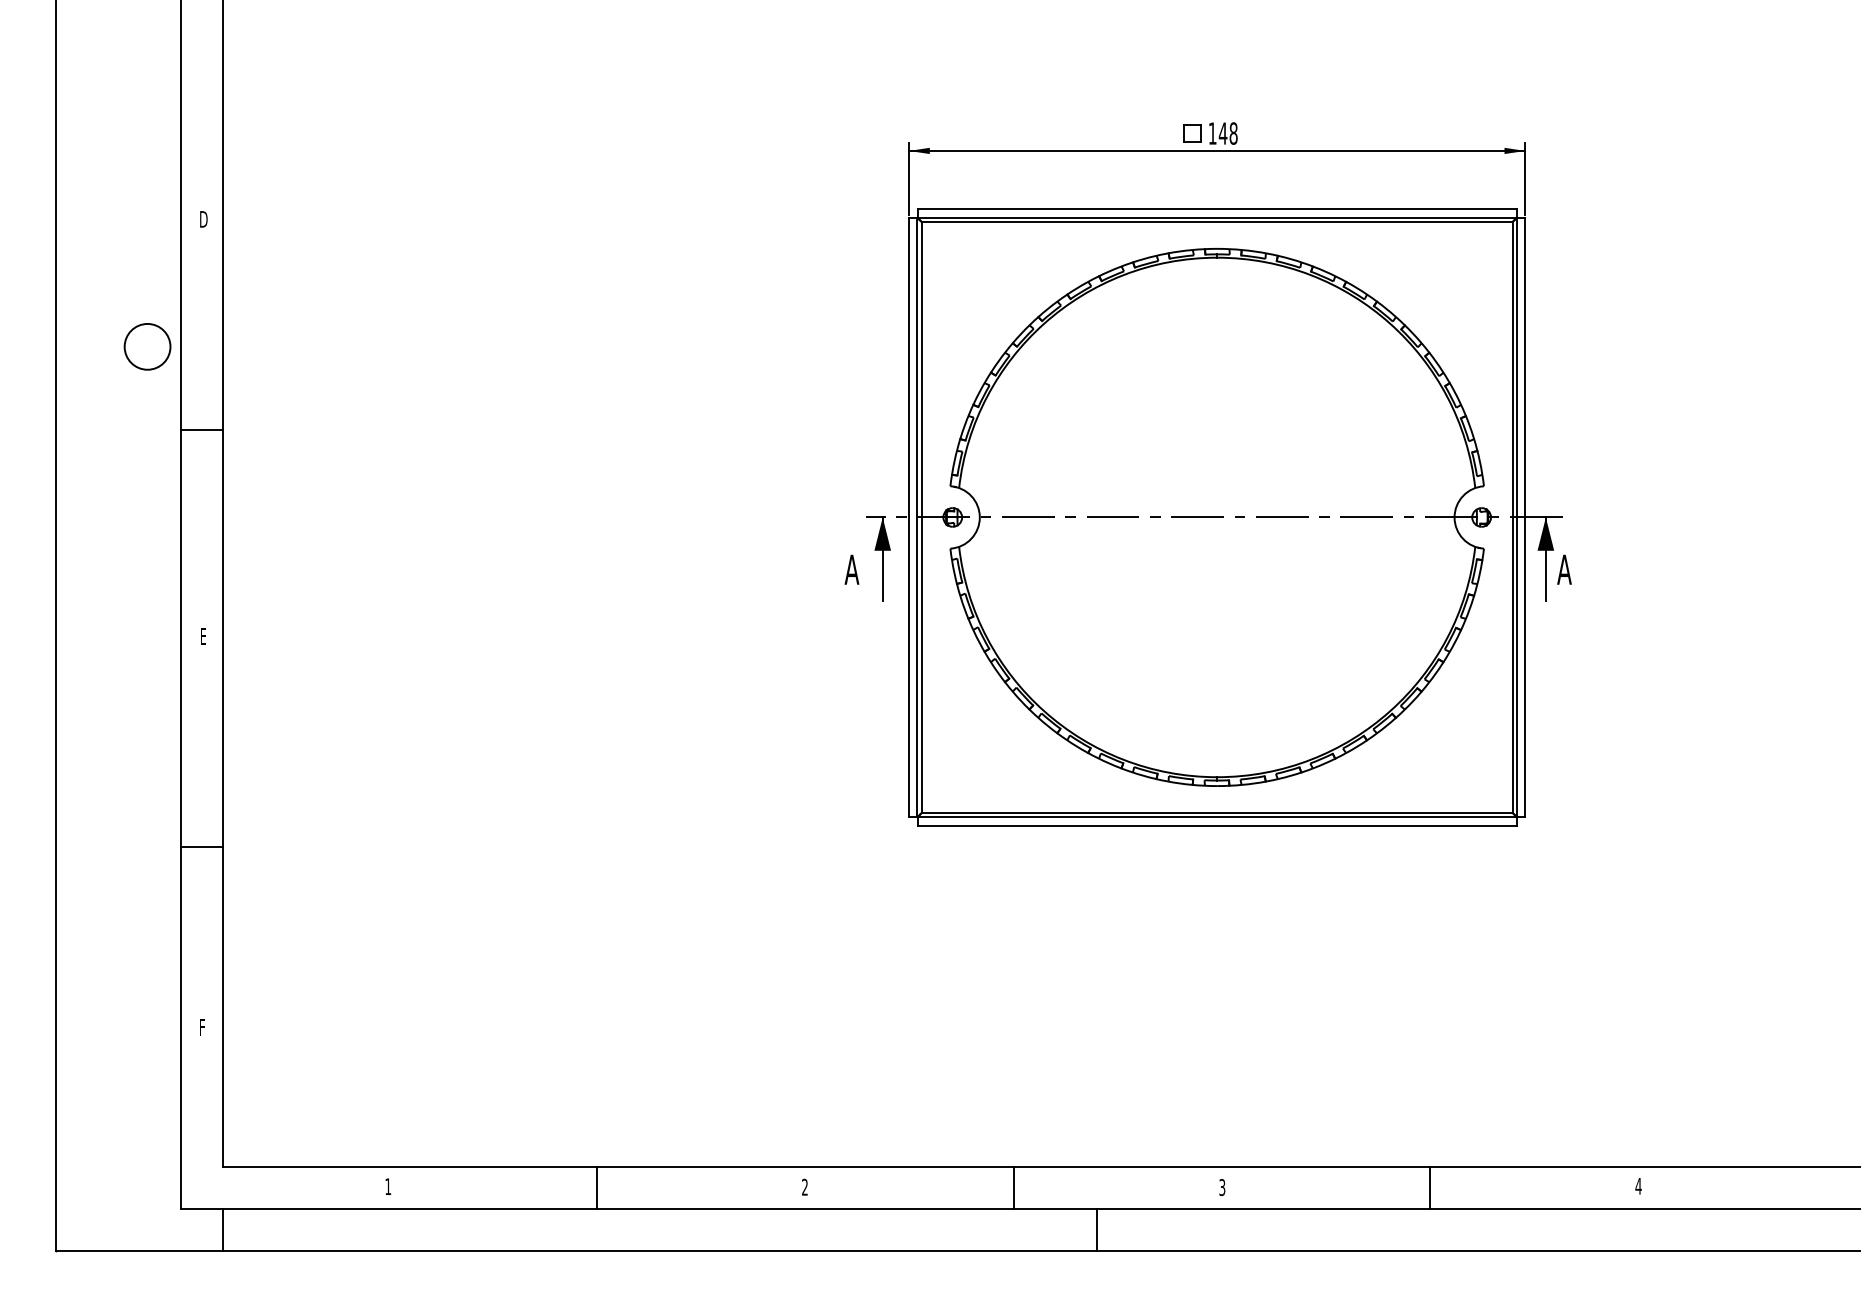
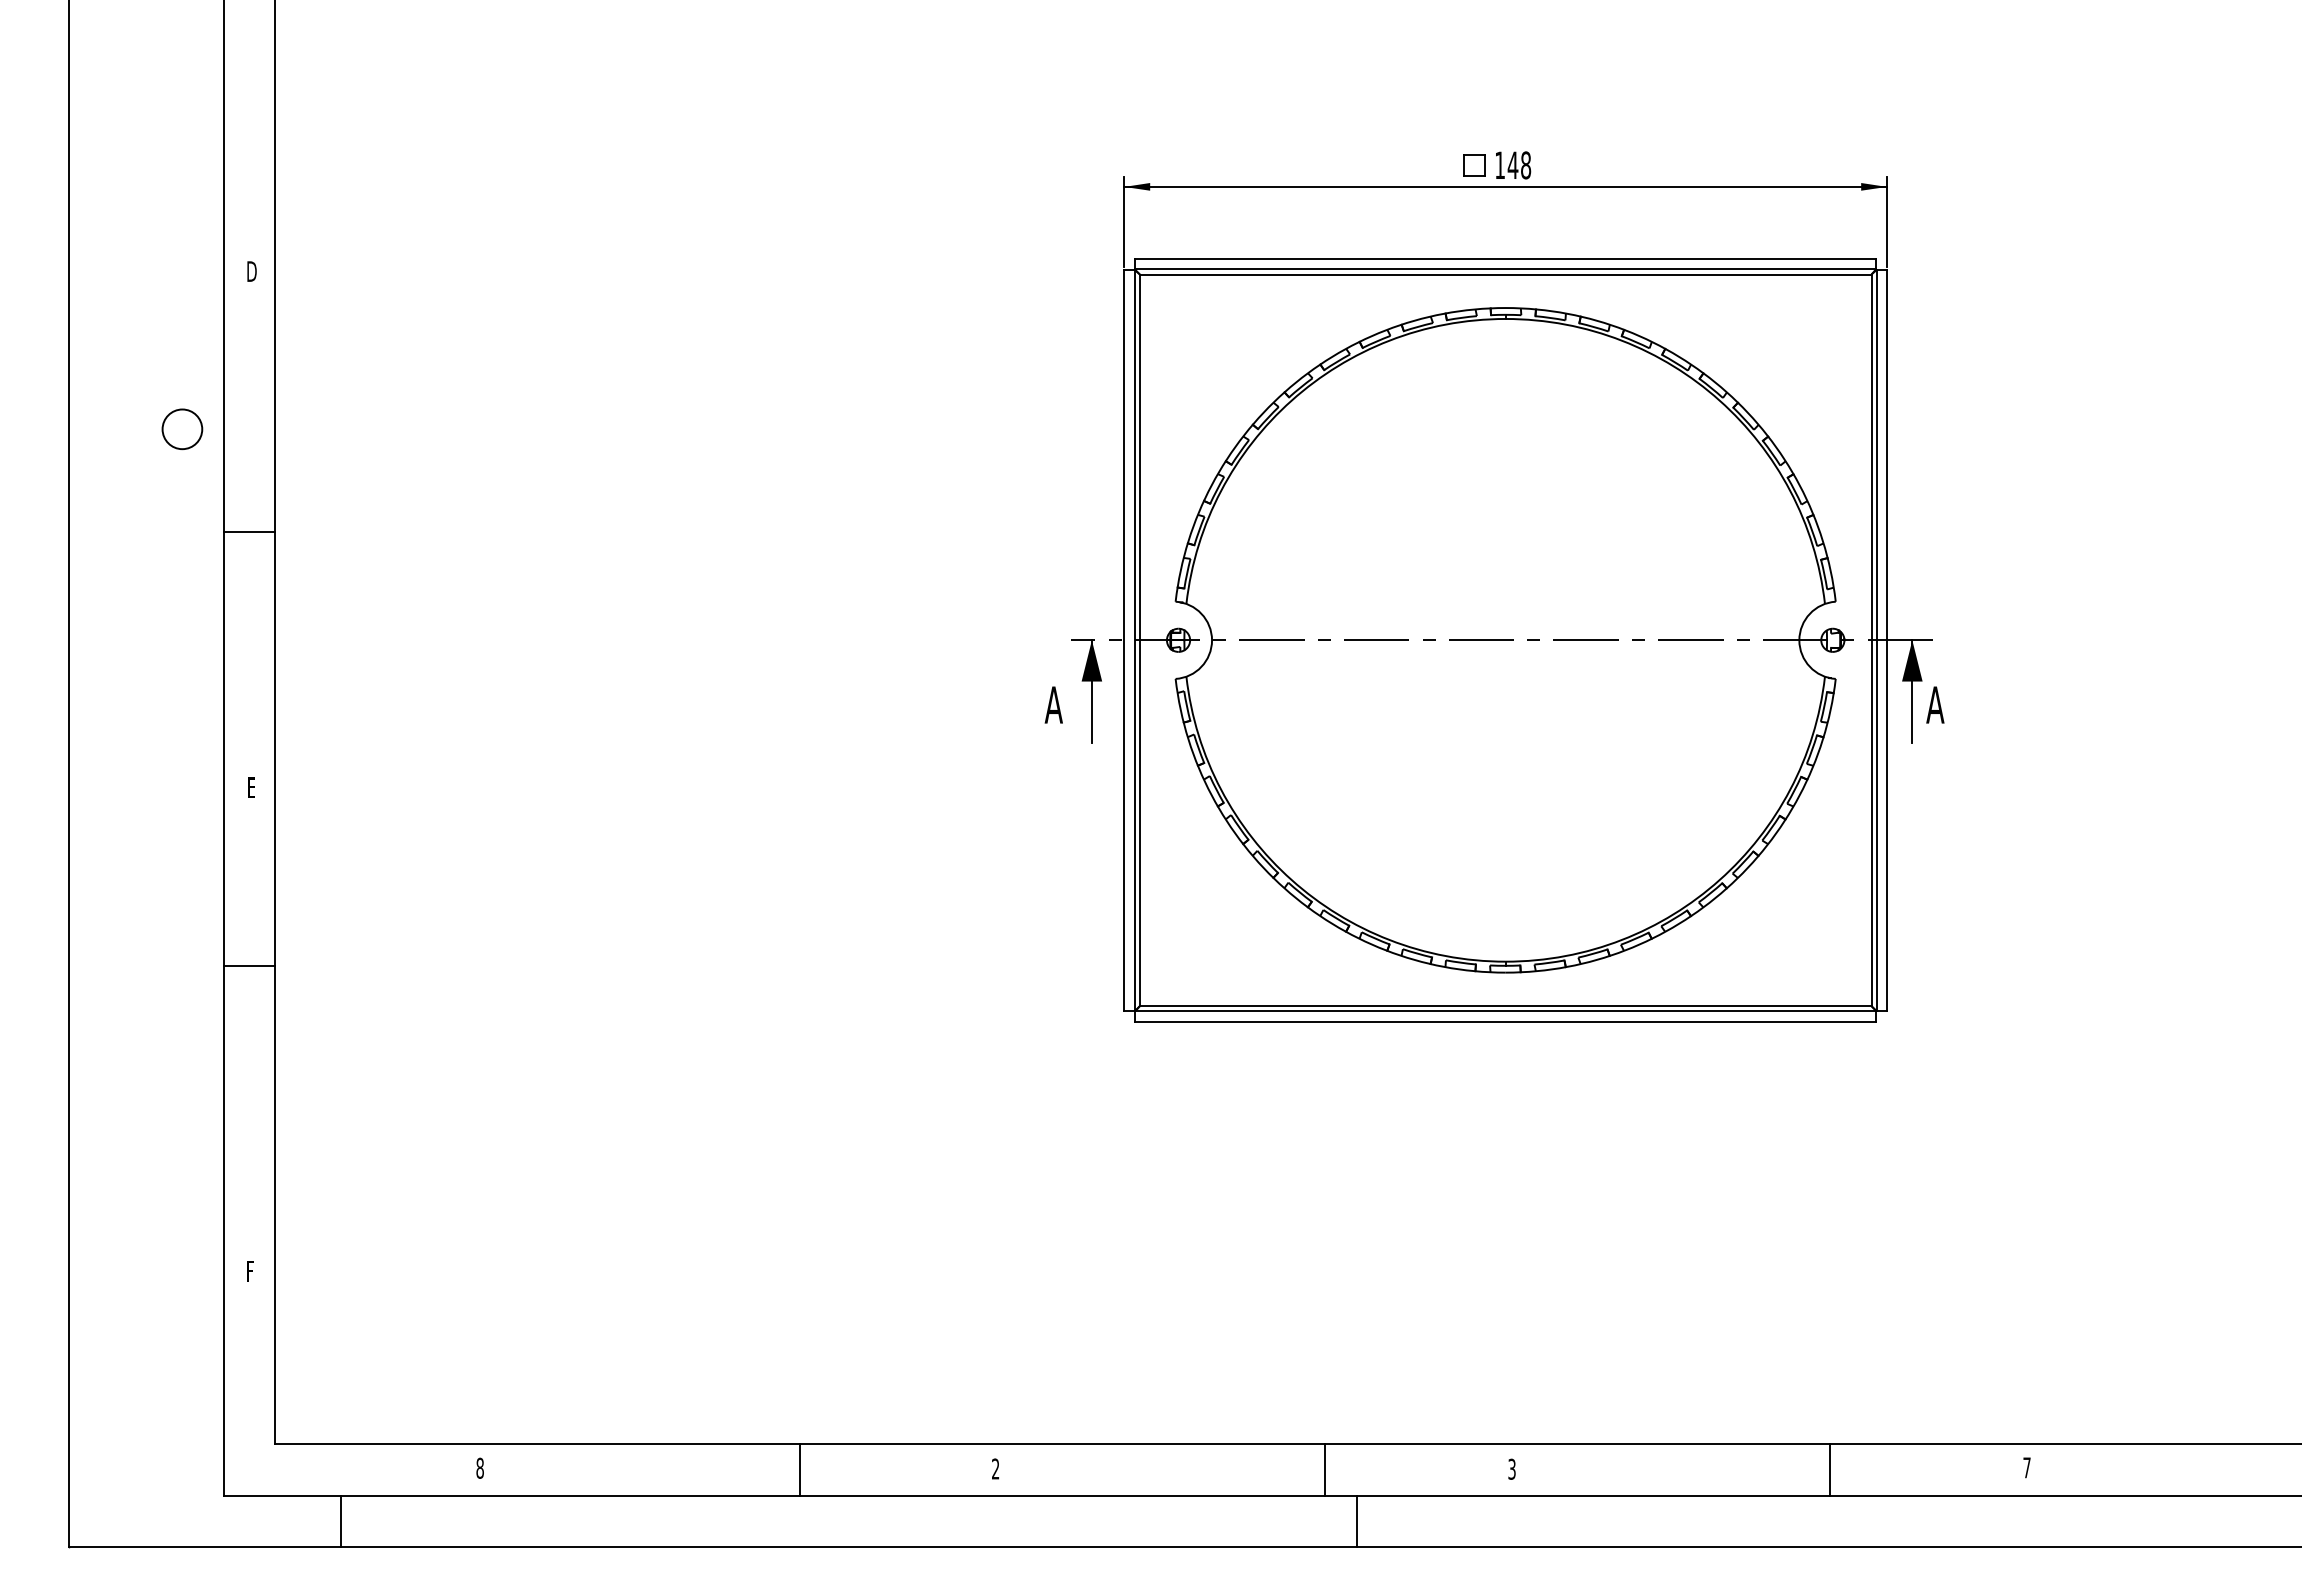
circle: (147, 347) -> (182, 429), size x0.7
line: (201, 846) -> (249, 965), moved
text: (387, 1186) -> (479, 1467), 1 -> 8
text: (1638, 1186) -> (2027, 1467), 4 -> 7
line: (597, 1187) -> (799, 1469), moved
line: (1014, 1187) -> (1325, 1469), moved
line: (1430, 1187) -> (1830, 1469), moved
line: (222, 1229) -> (341, 1521), moved

